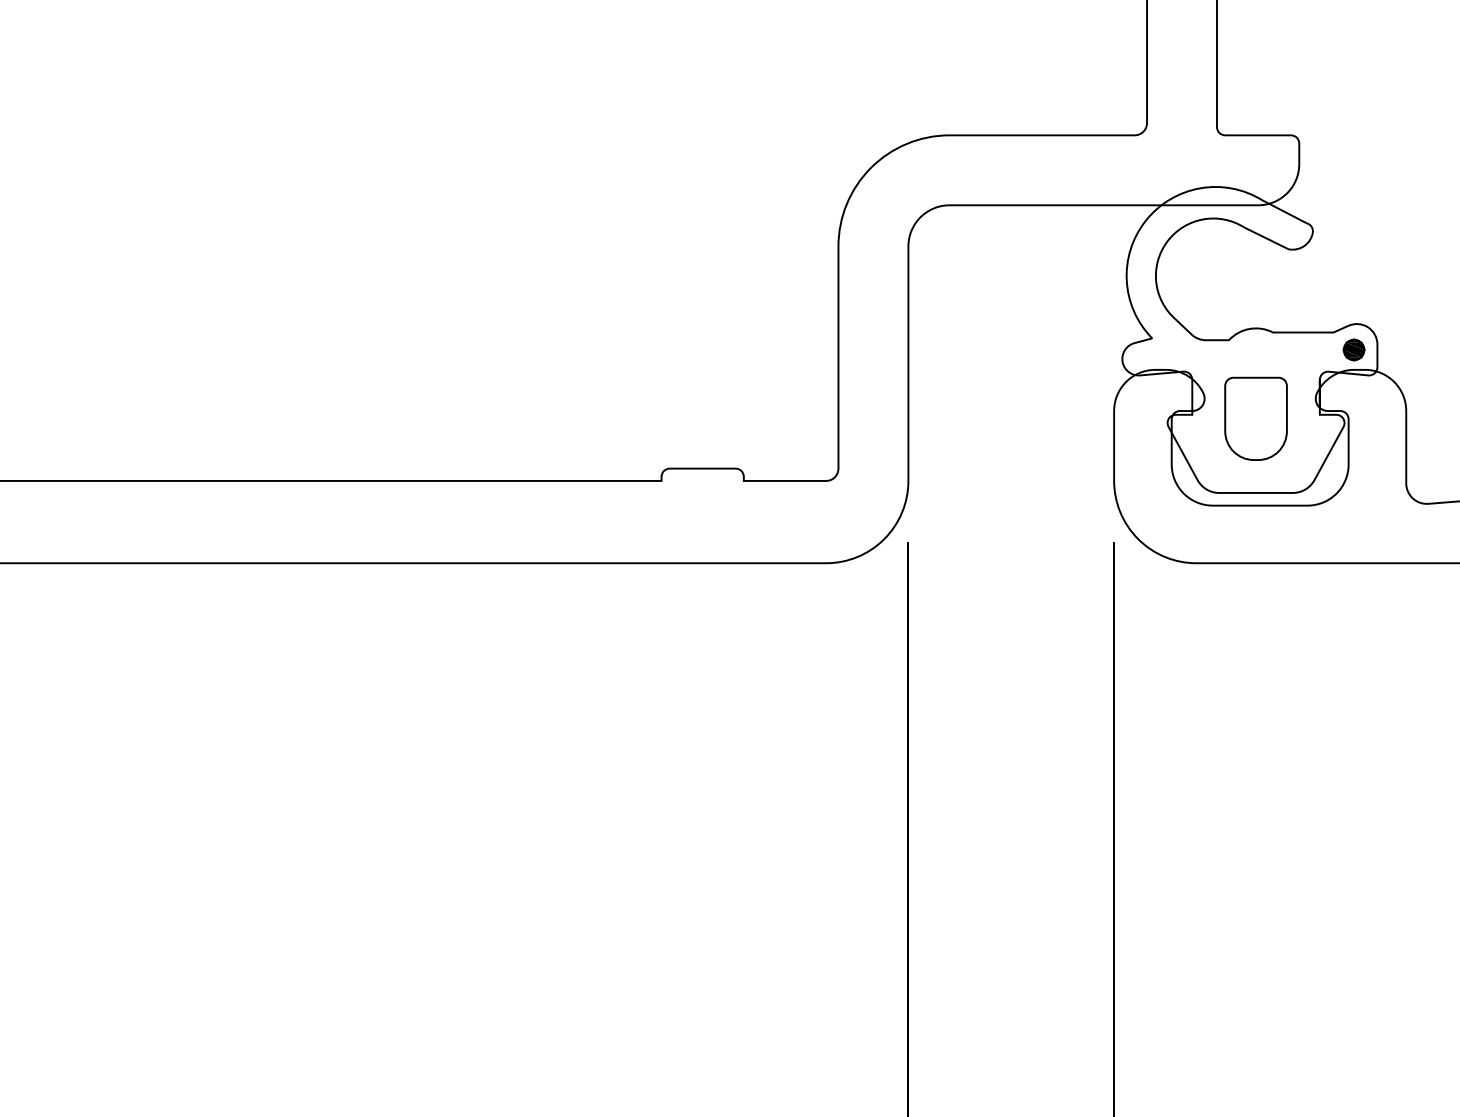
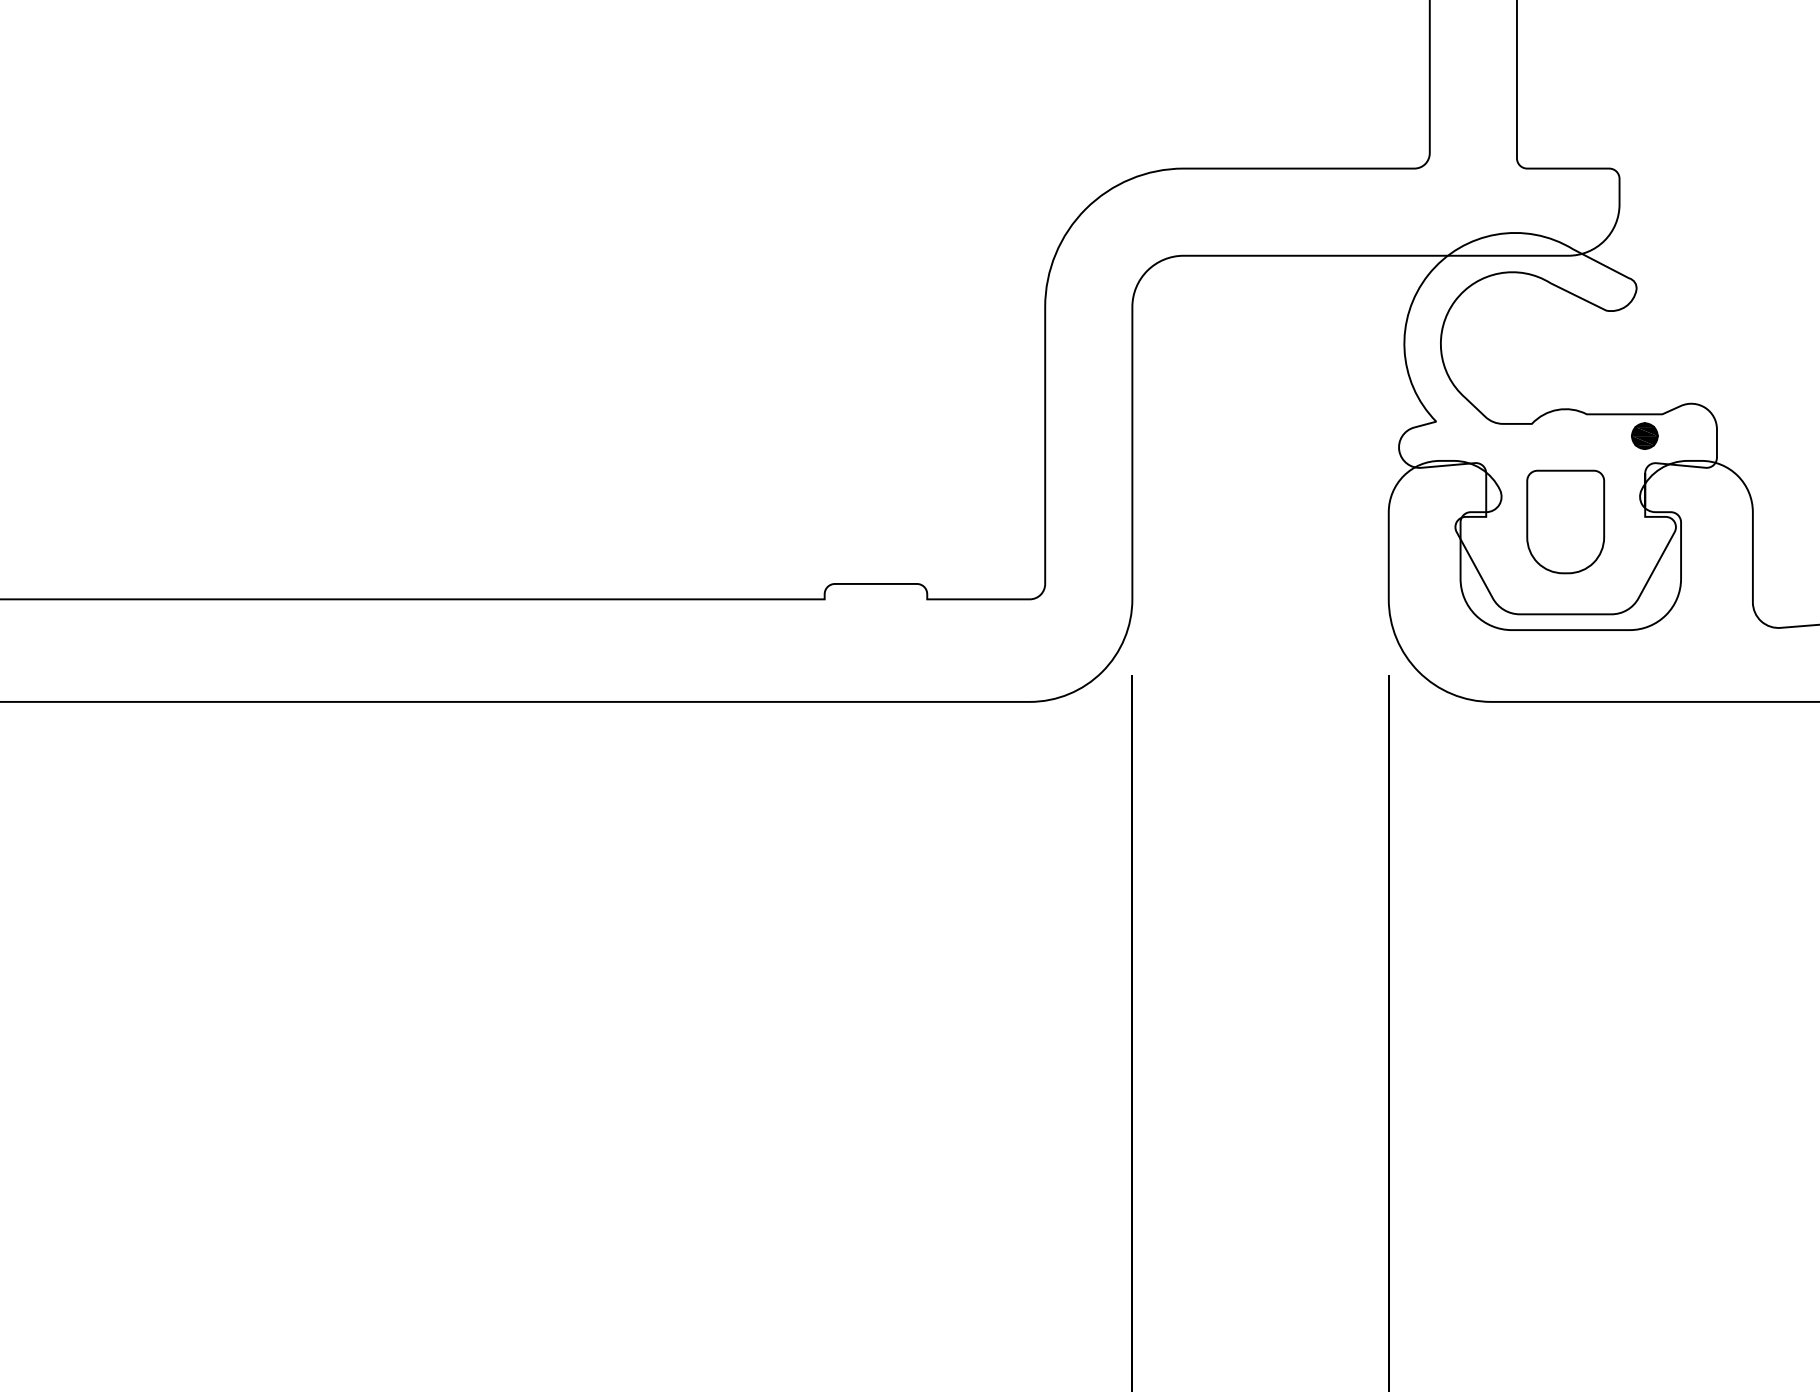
part: (1353, 349) -> (1644, 435), moved

